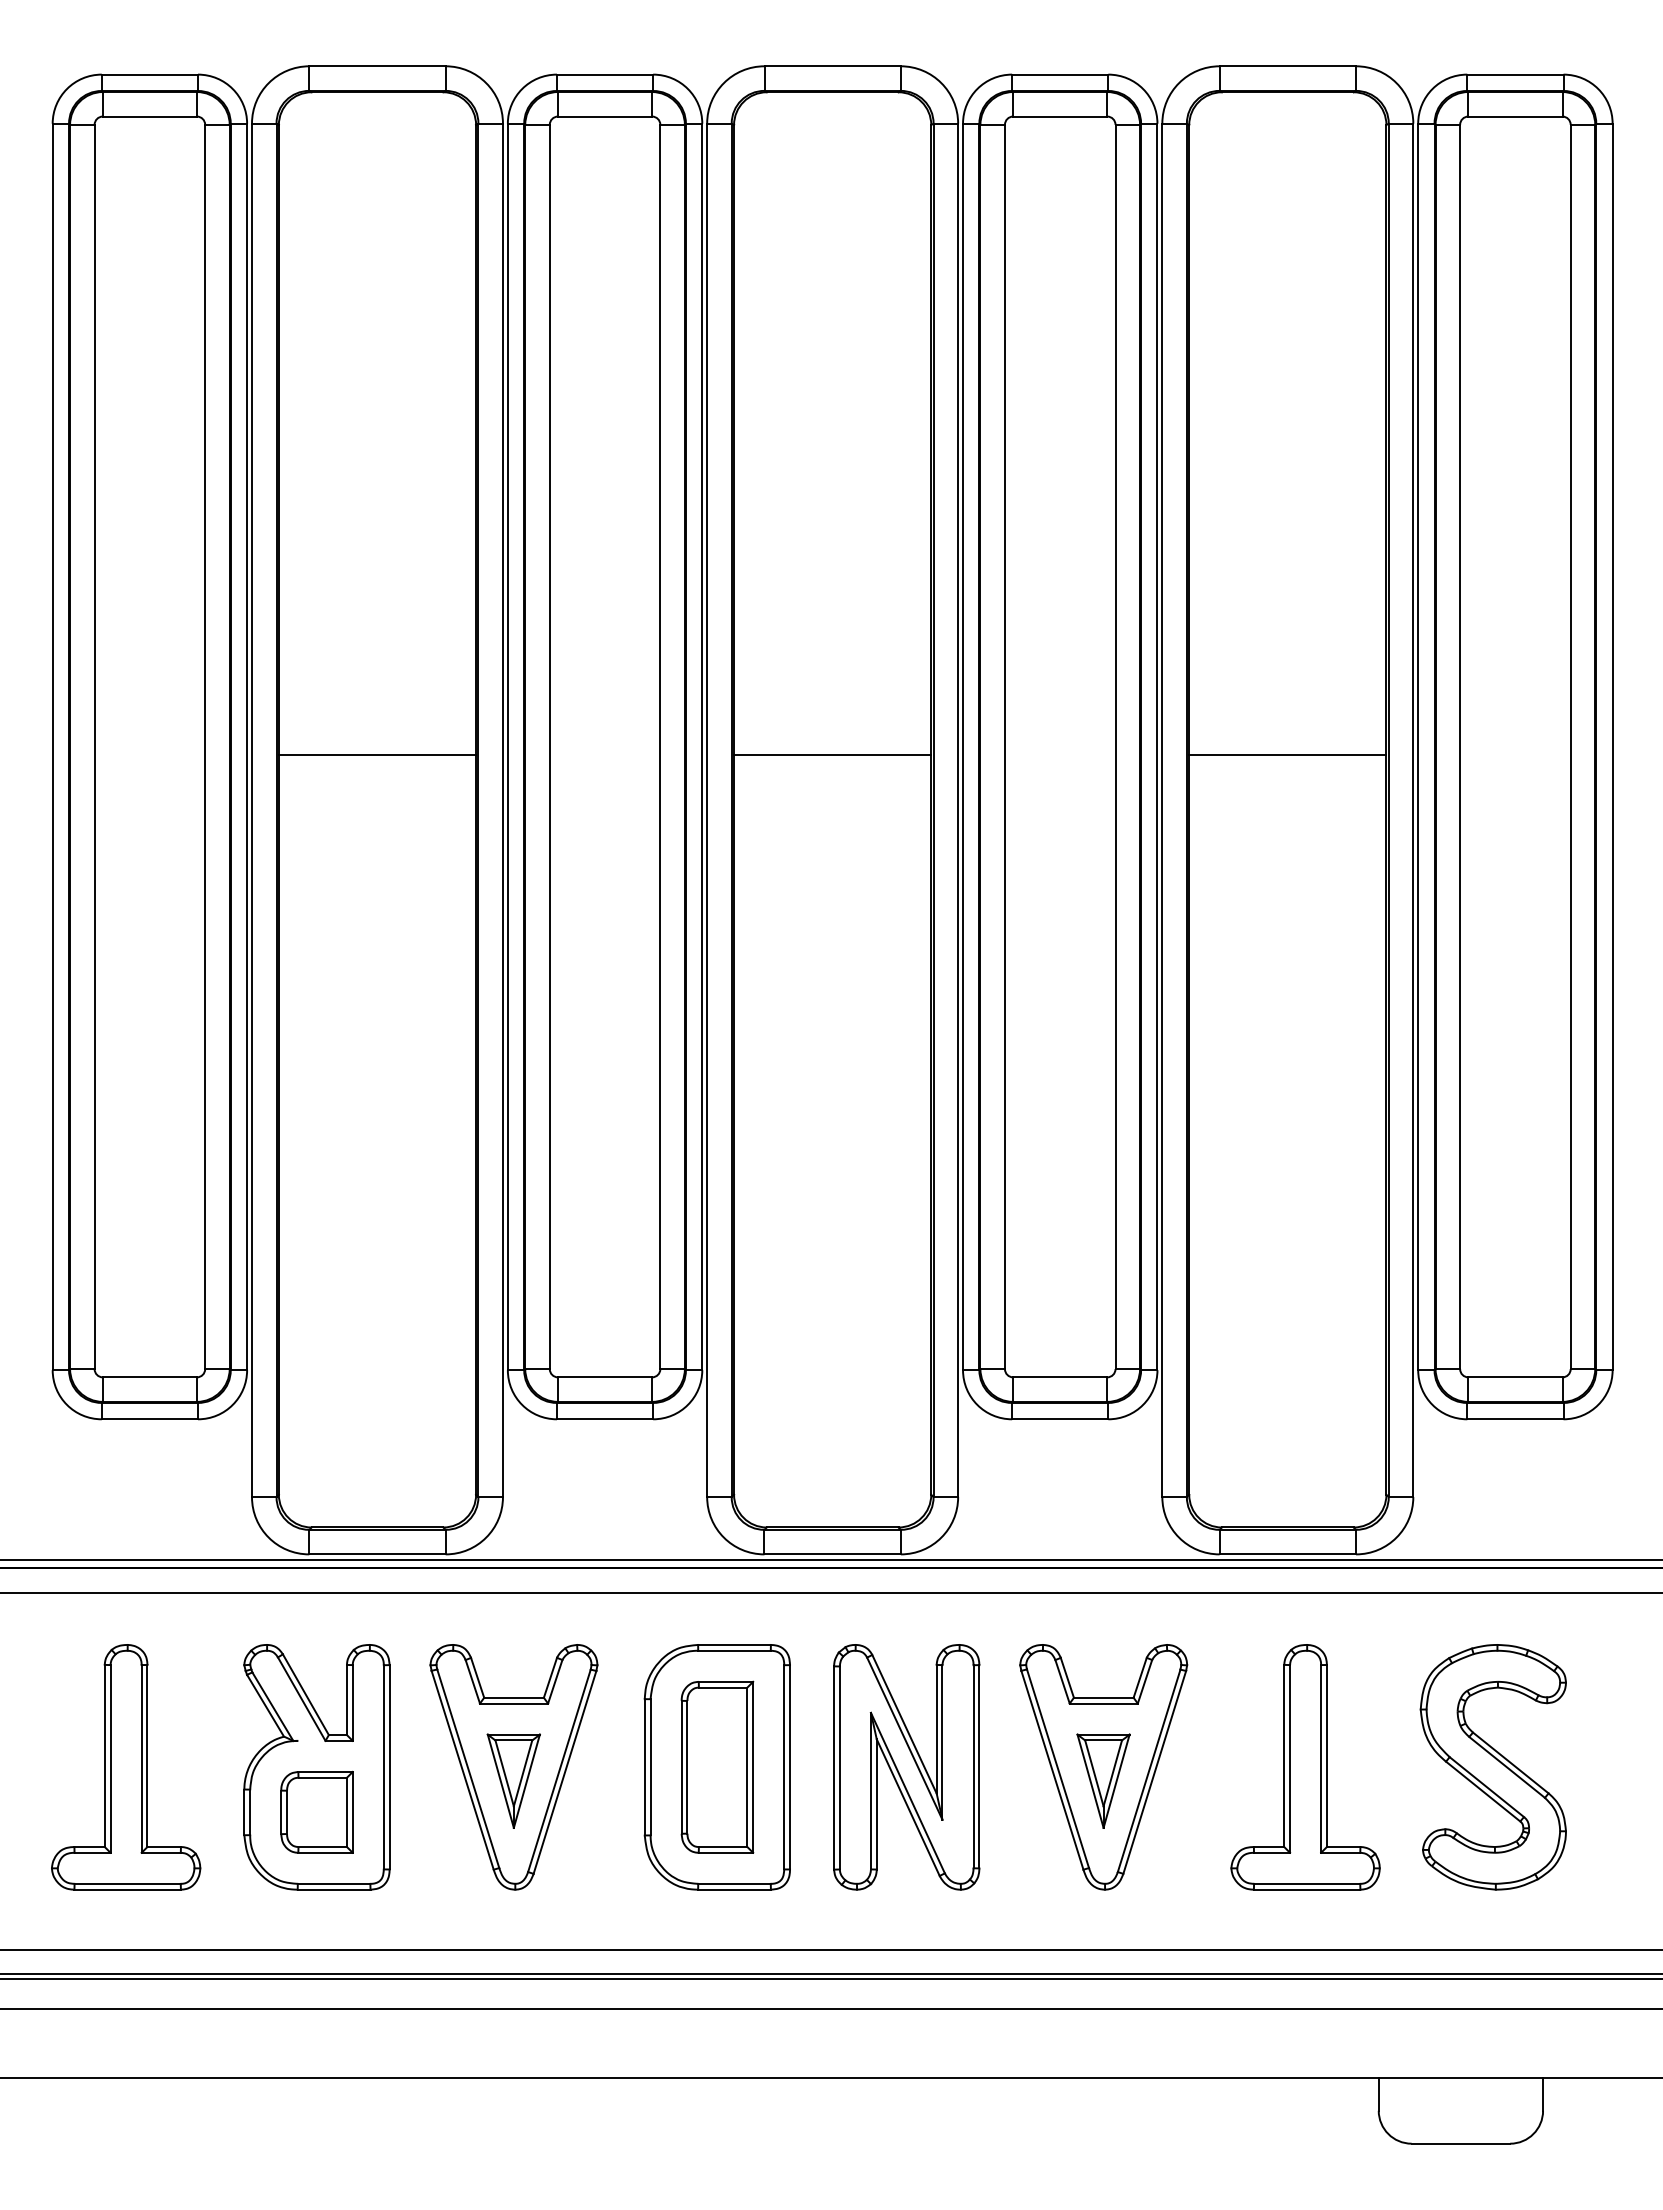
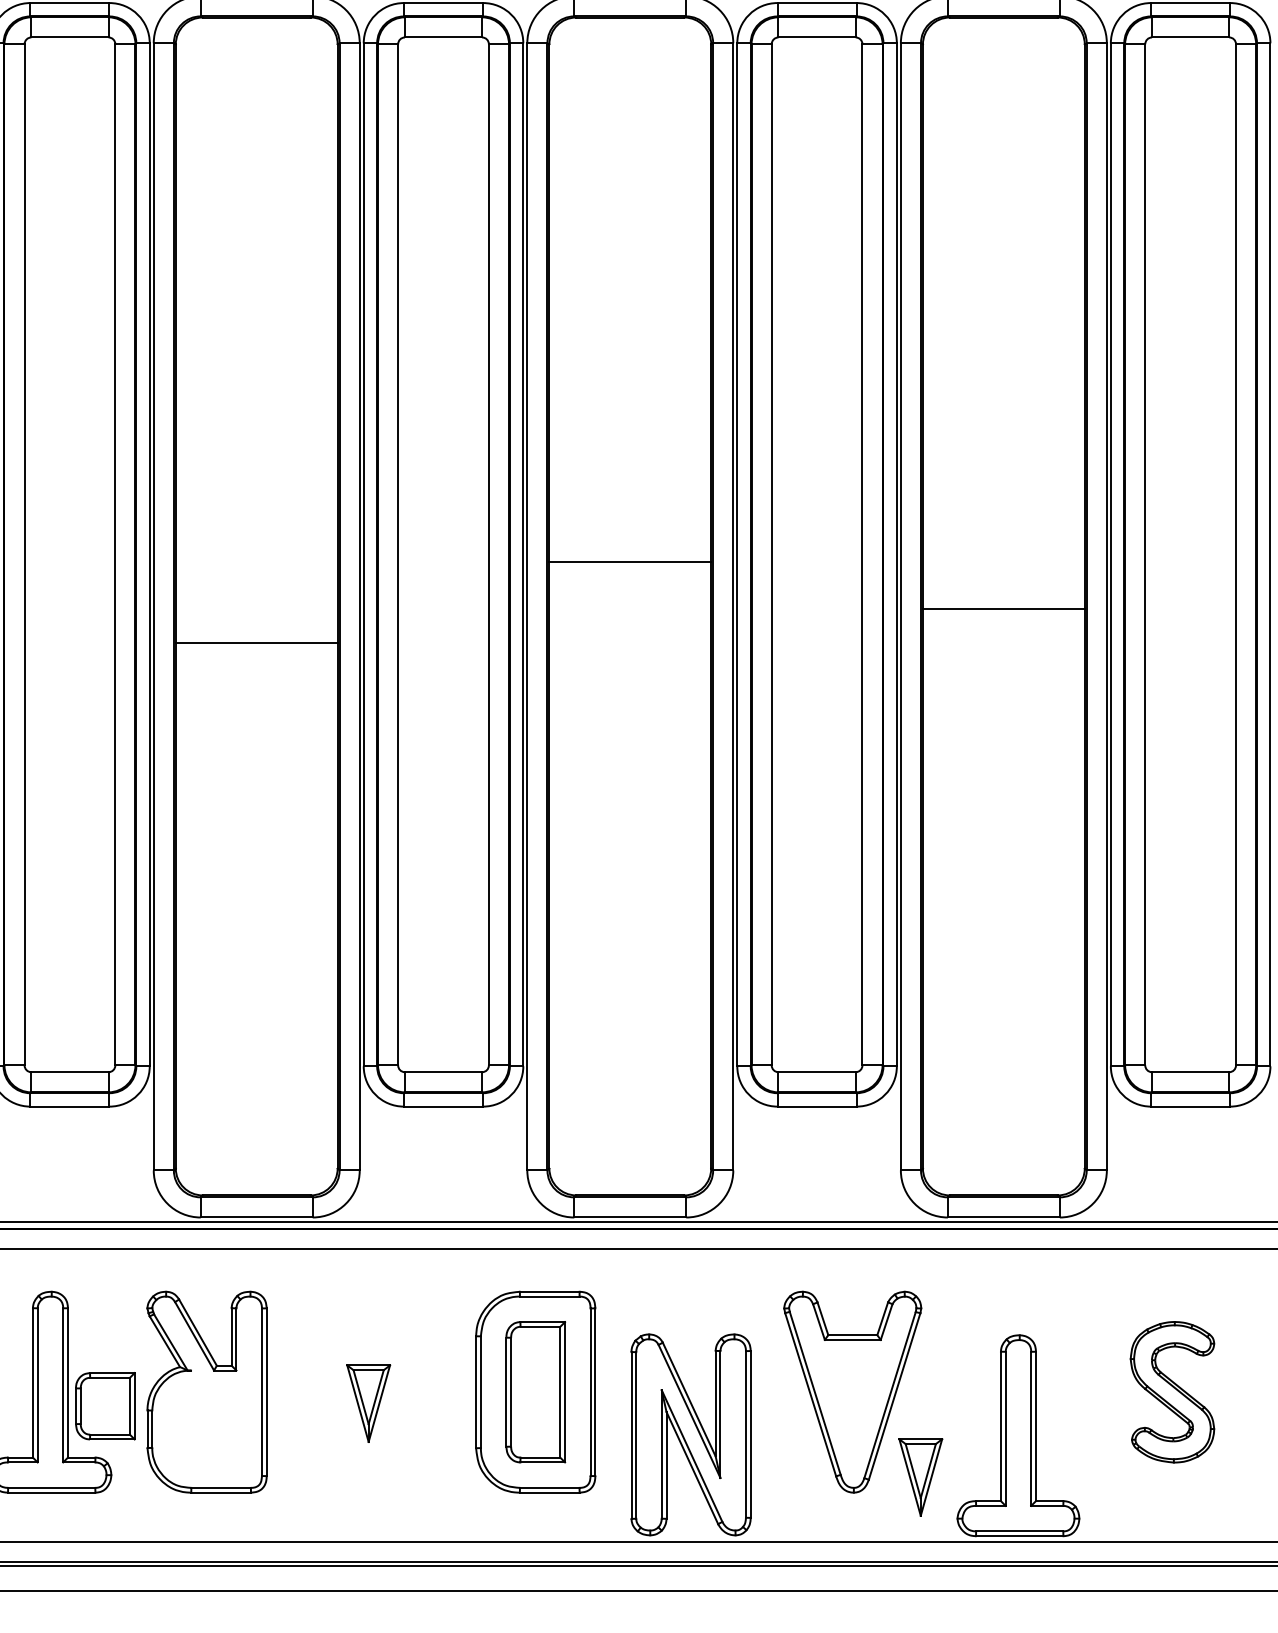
line: (377, 755) -> (256, 643), moved
line: (1287, 755) -> (1003, 609), moved
part: (513, 1767) -> (368, 1392), removed
part: (906, 1767) -> (690, 1435), moved
part: (1305, 1767) -> (1018, 1435), moved
part: (1492, 1767) -> (1171, 1392), size x0.7
part: (1103, 1780) -> (920, 1476), moved
part: (316, 1811) -> (104, 1405), moved

